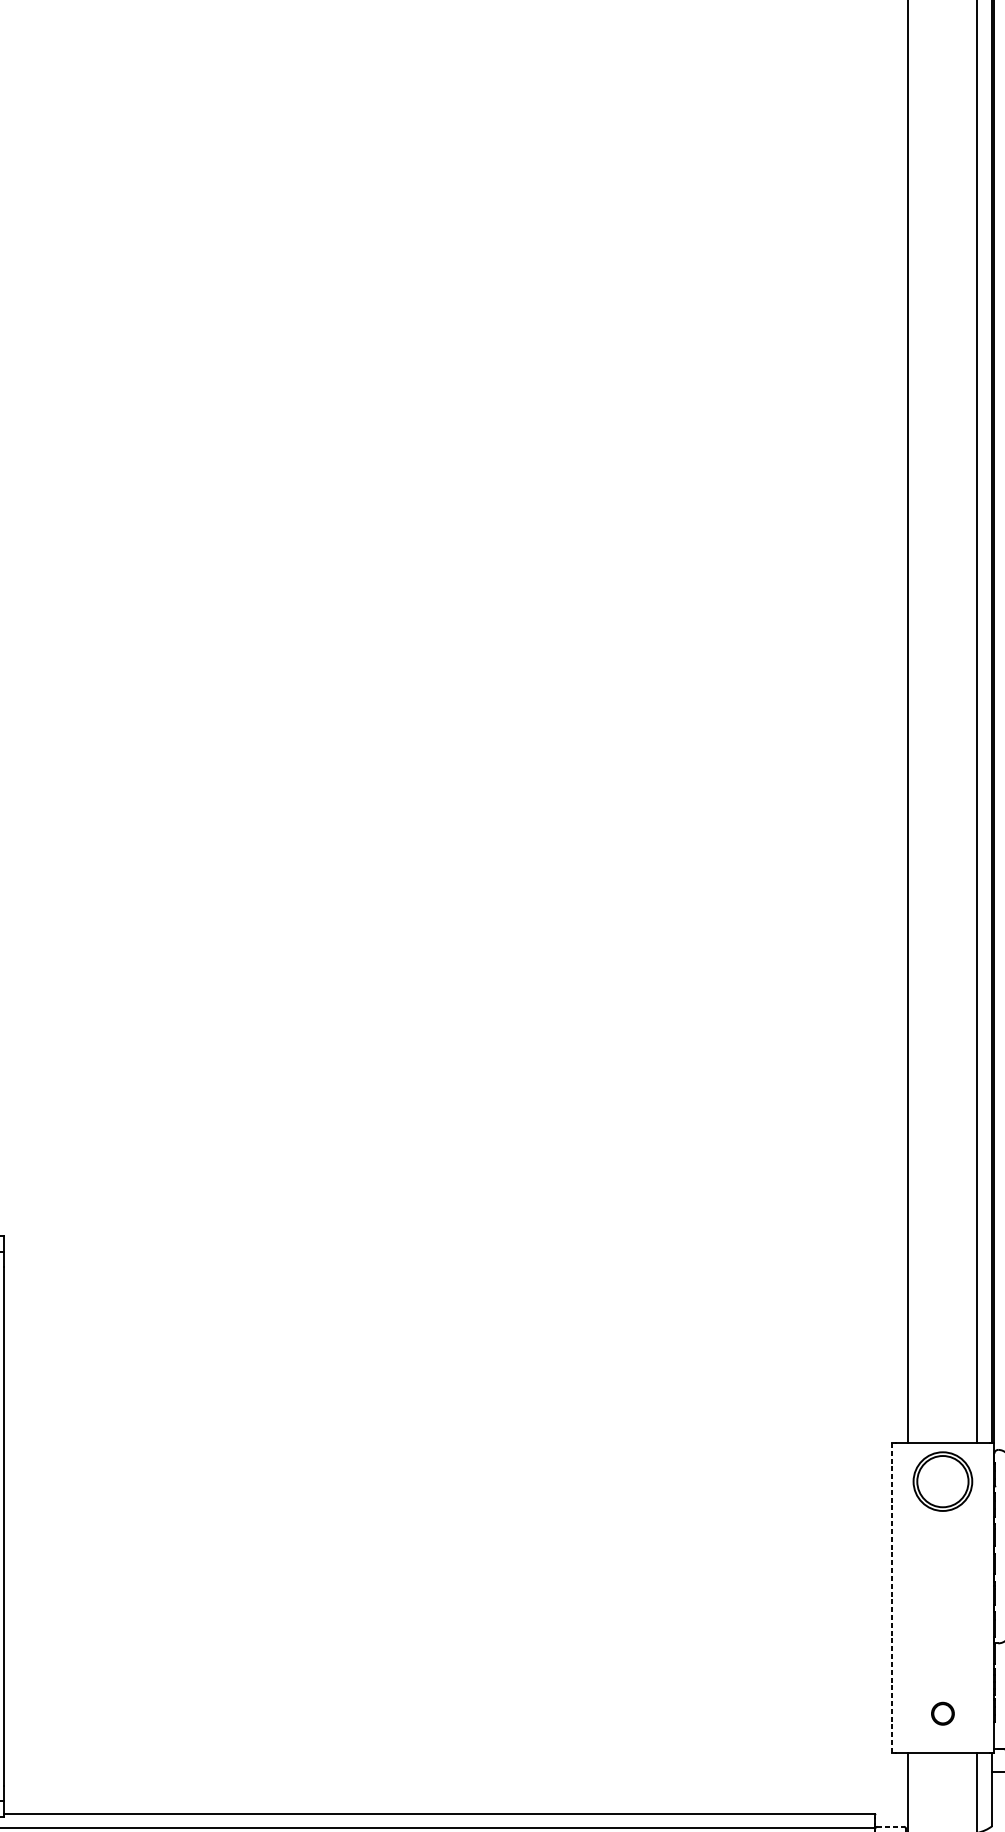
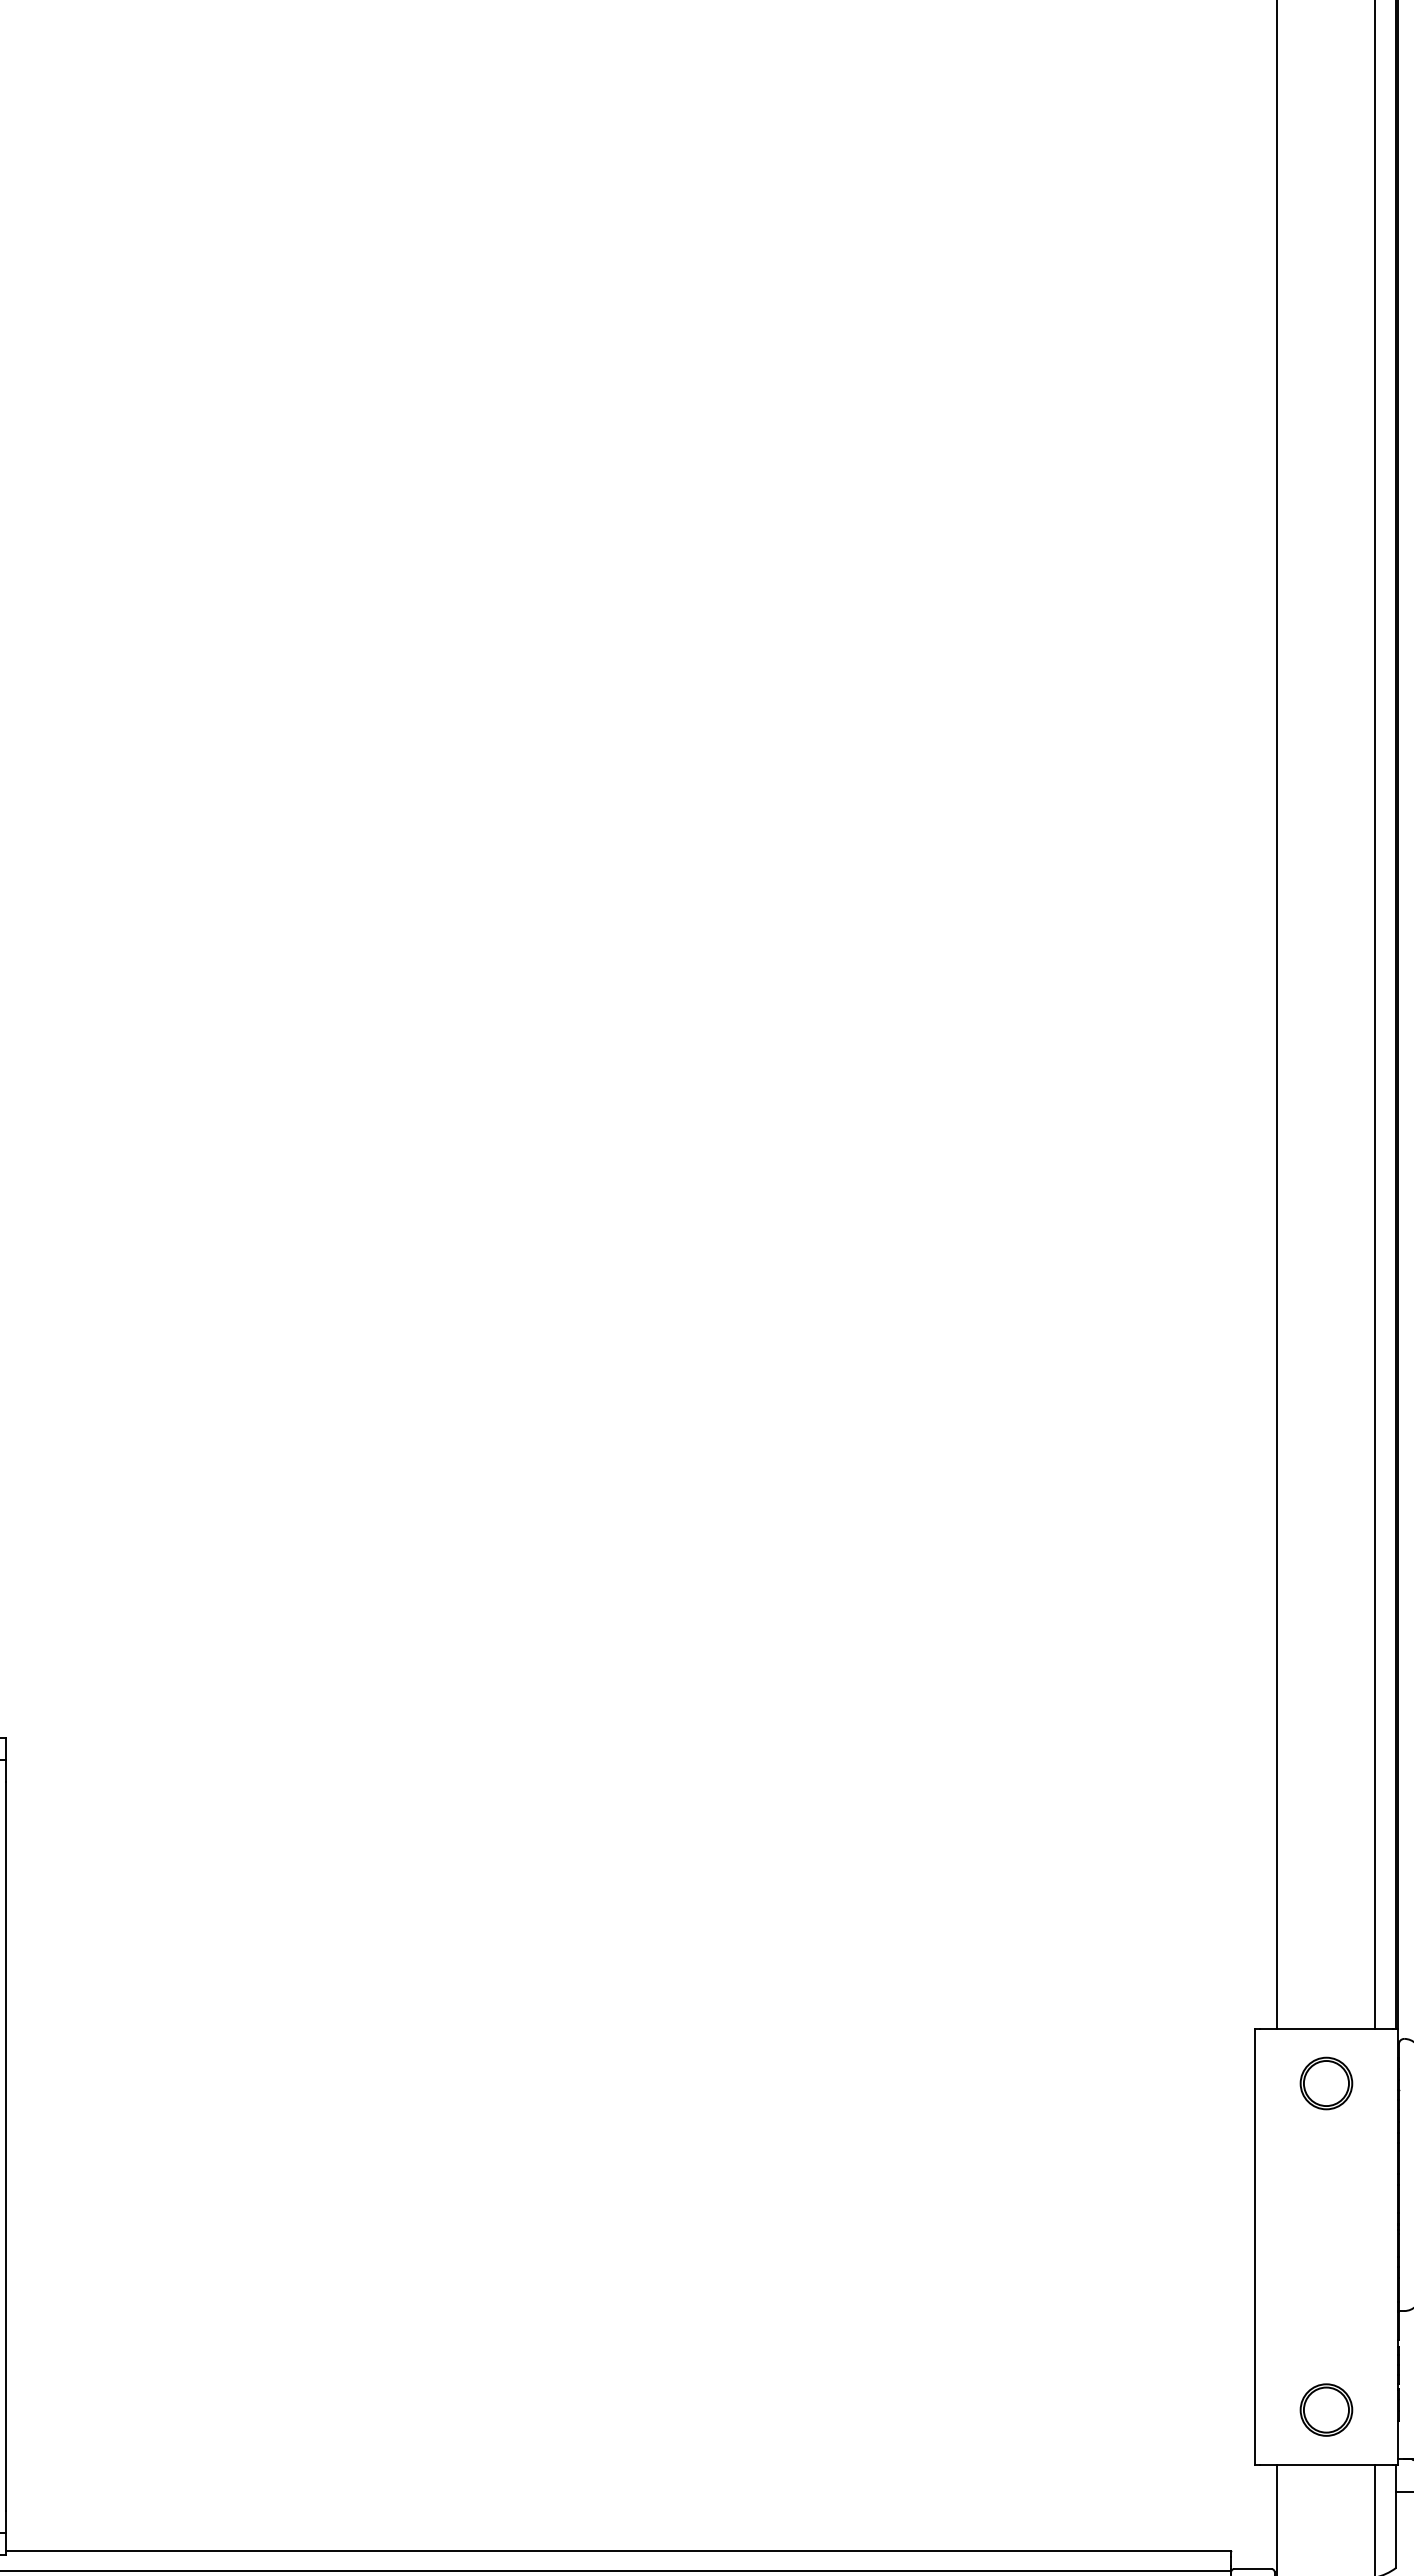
part: (942, 1481) -> (1326, 2083), size x0.62
line: (891, 1597) -> (1254, 2246), dashed -> solid
part: (942, 1713) -> (1326, 2409), size x1.67
line: (890, 1827) -> (1252, 2569), dashed -> solid

